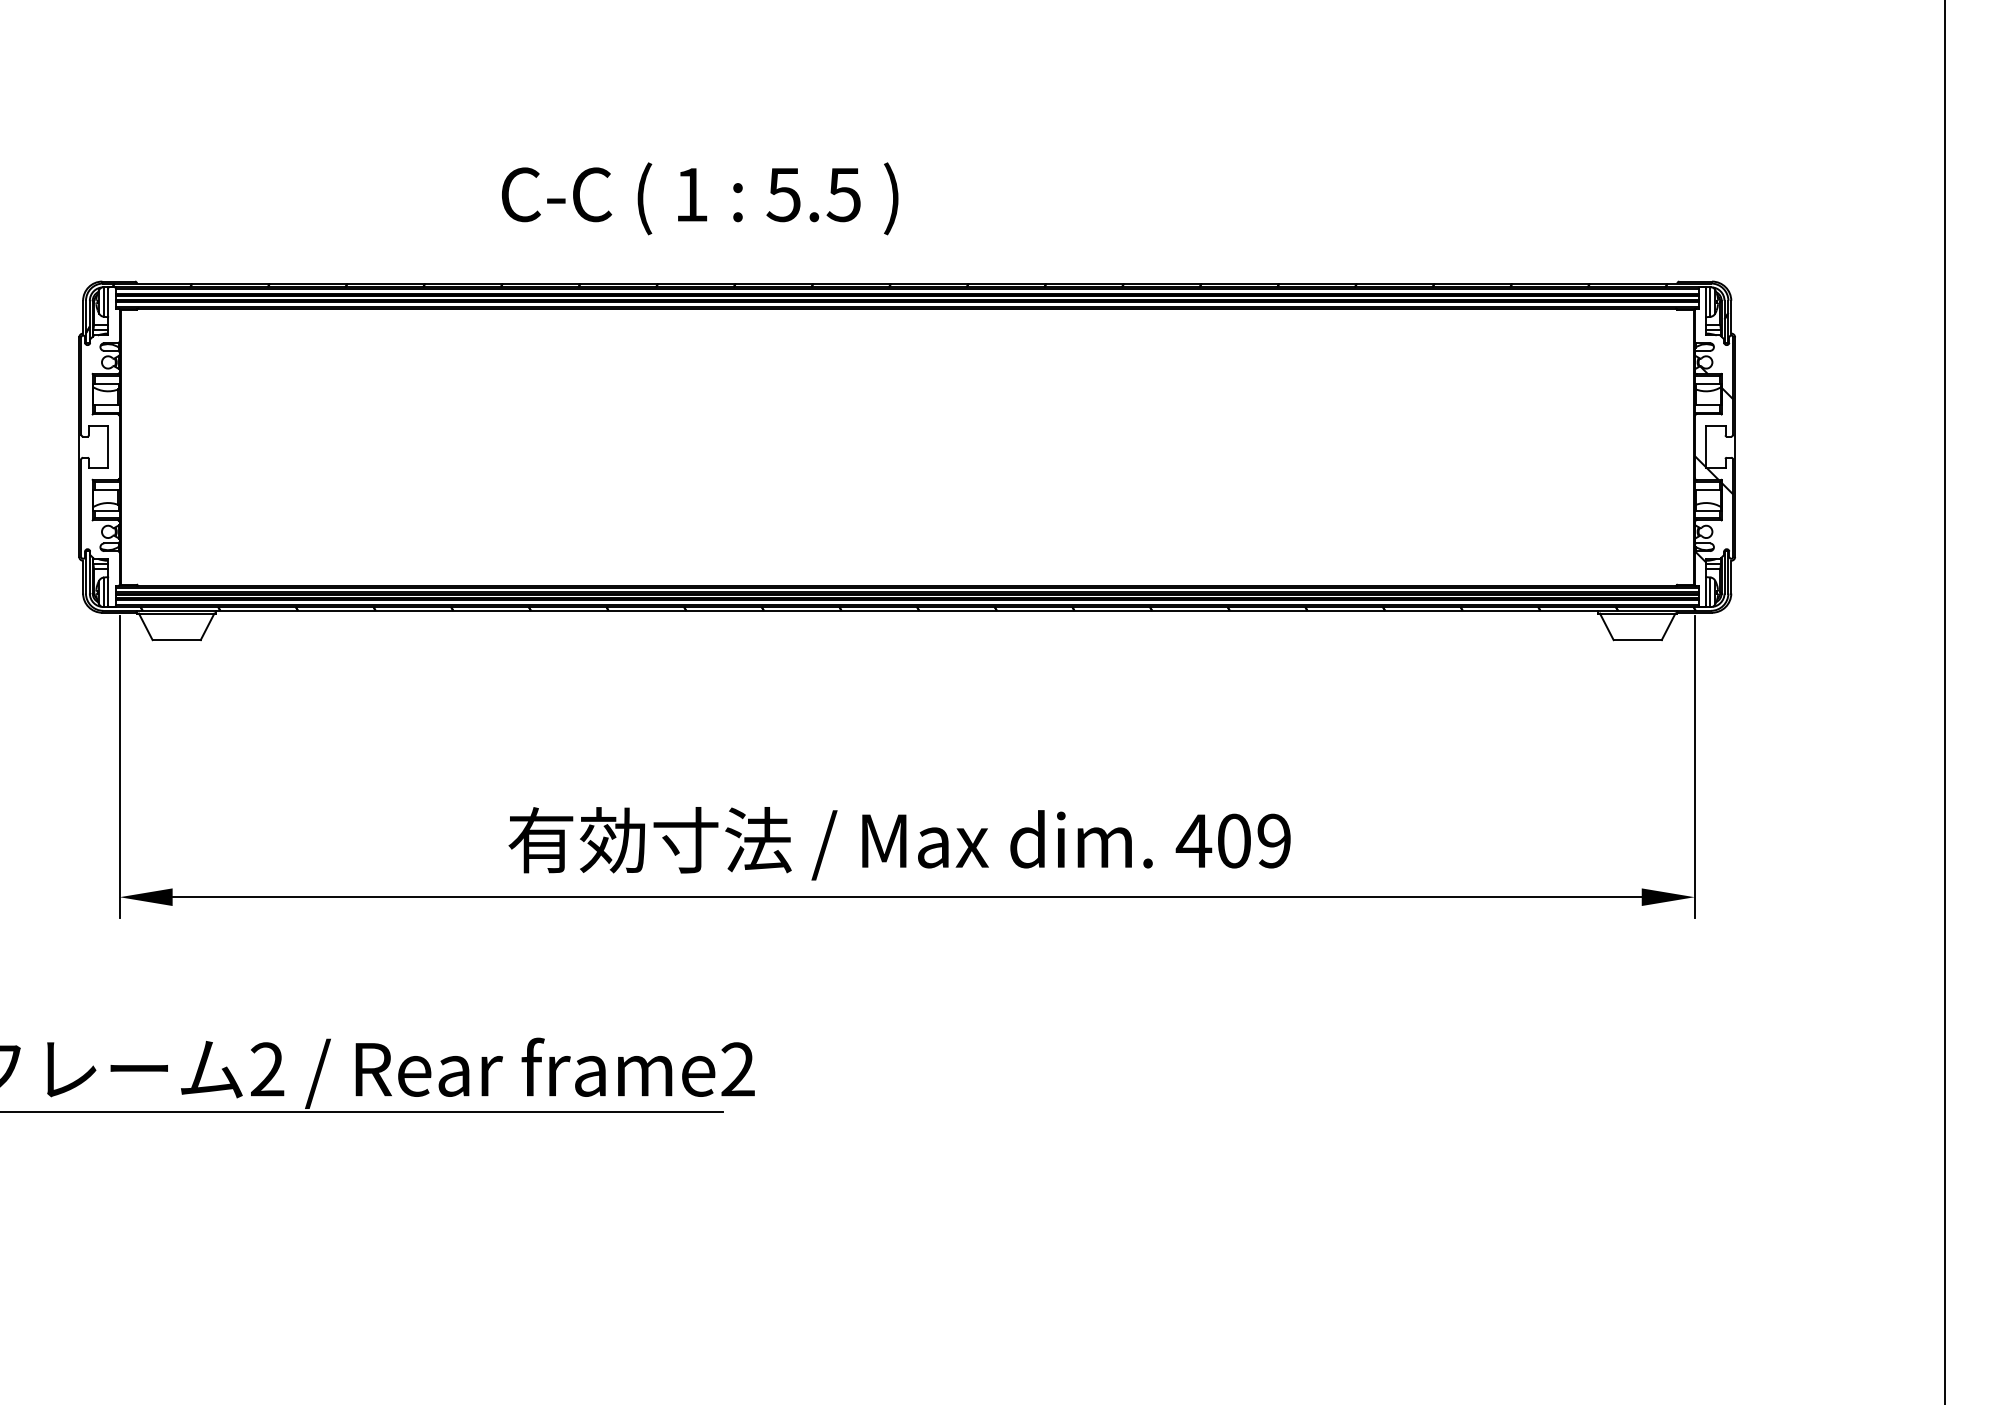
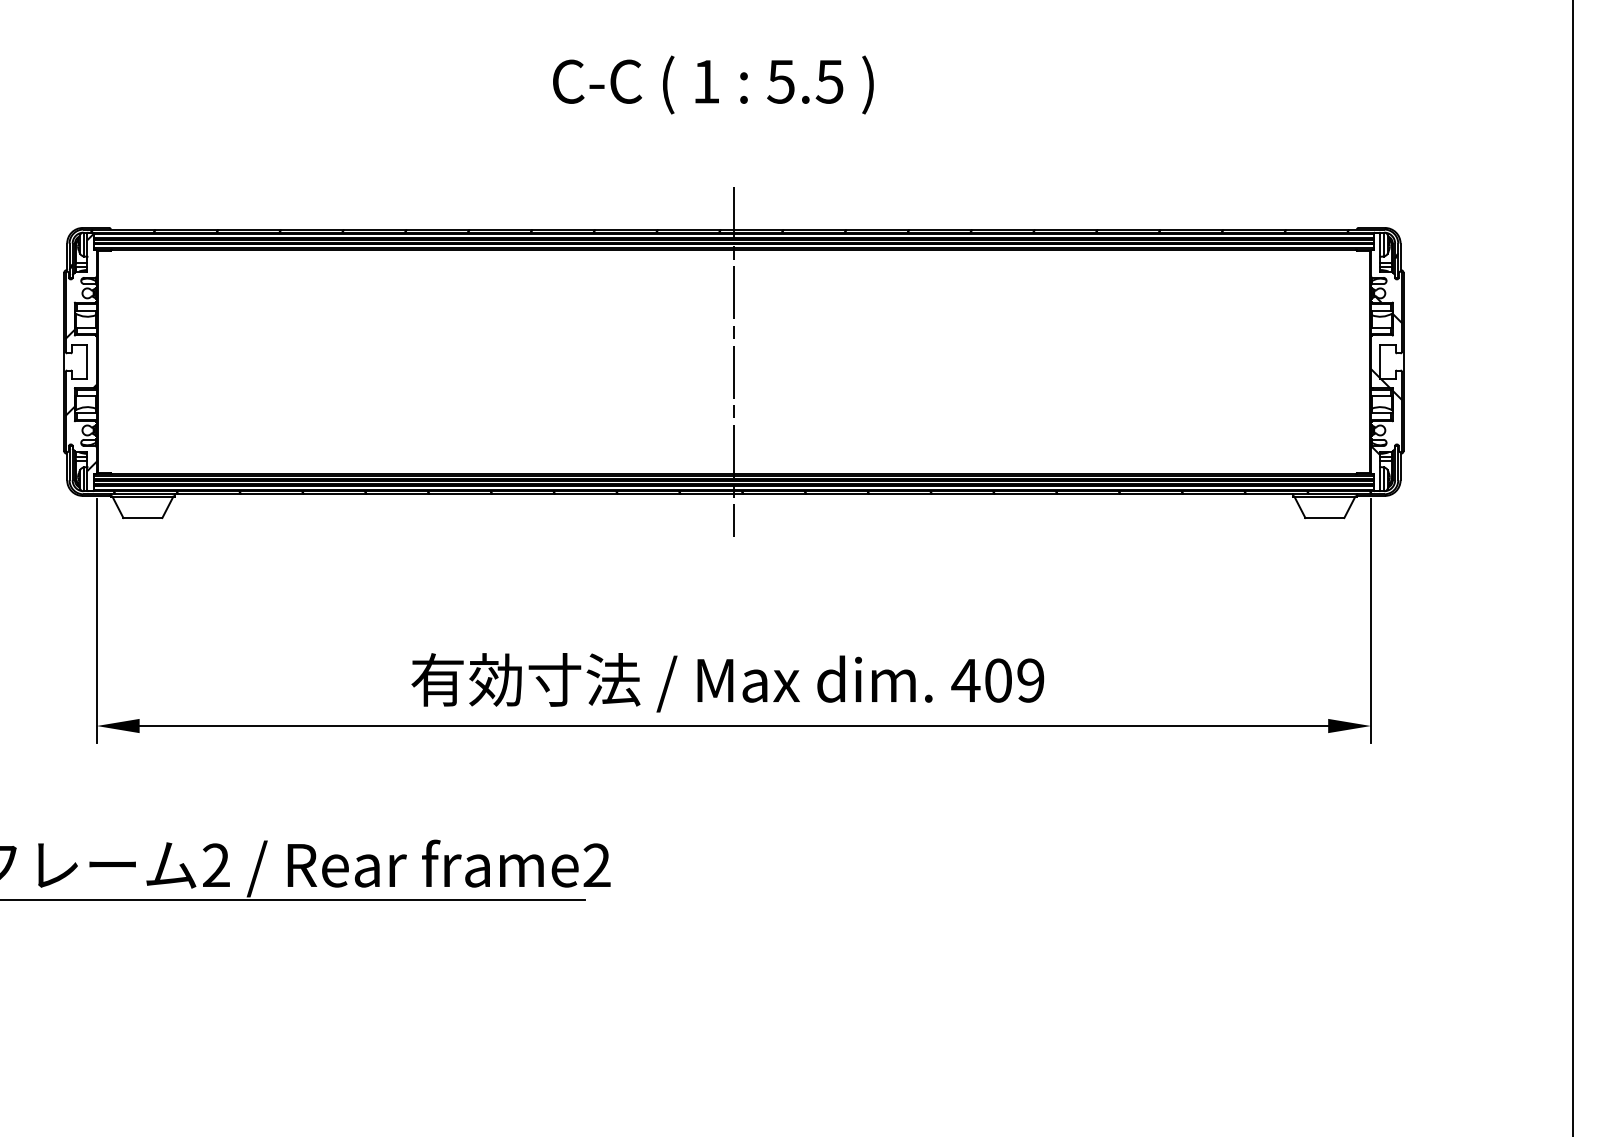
text: (700, 198) -> (713, 84), moved
hatch: (99, 434) -> (80, 351), added
line: (906, 446) -> (733, 361), added

